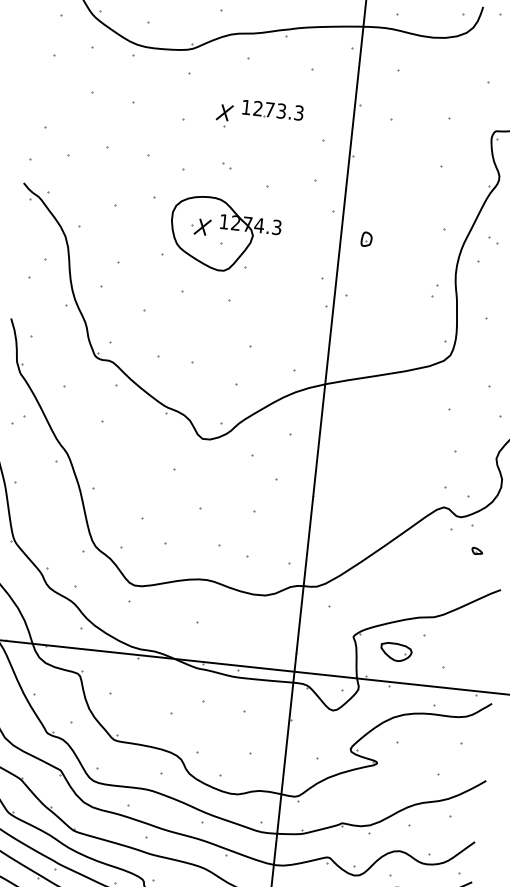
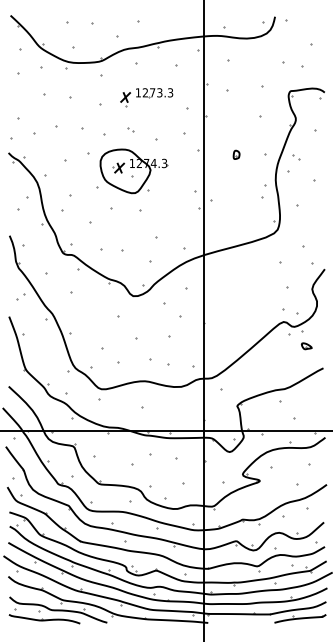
part: (366, 238) -> (236, 154), moved
part: (435, 290) -> (264, 191), size x1.6
part: (477, 551) -> (306, 346), size x1.6
part: (396, 651) -> (264, 412), removed

